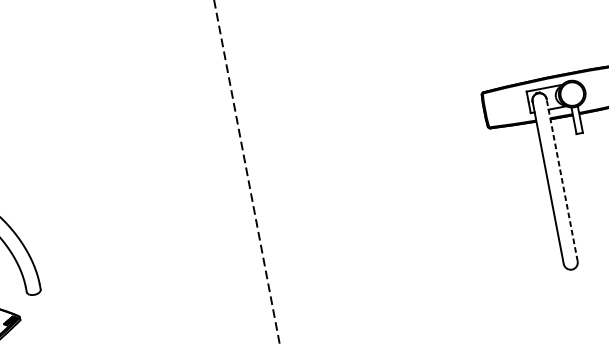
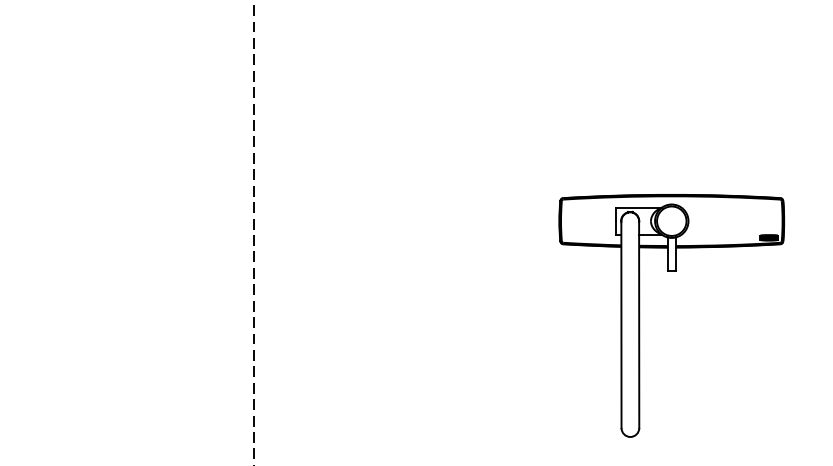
line: (562, 179) -> (639, 324), dashed -> solid

